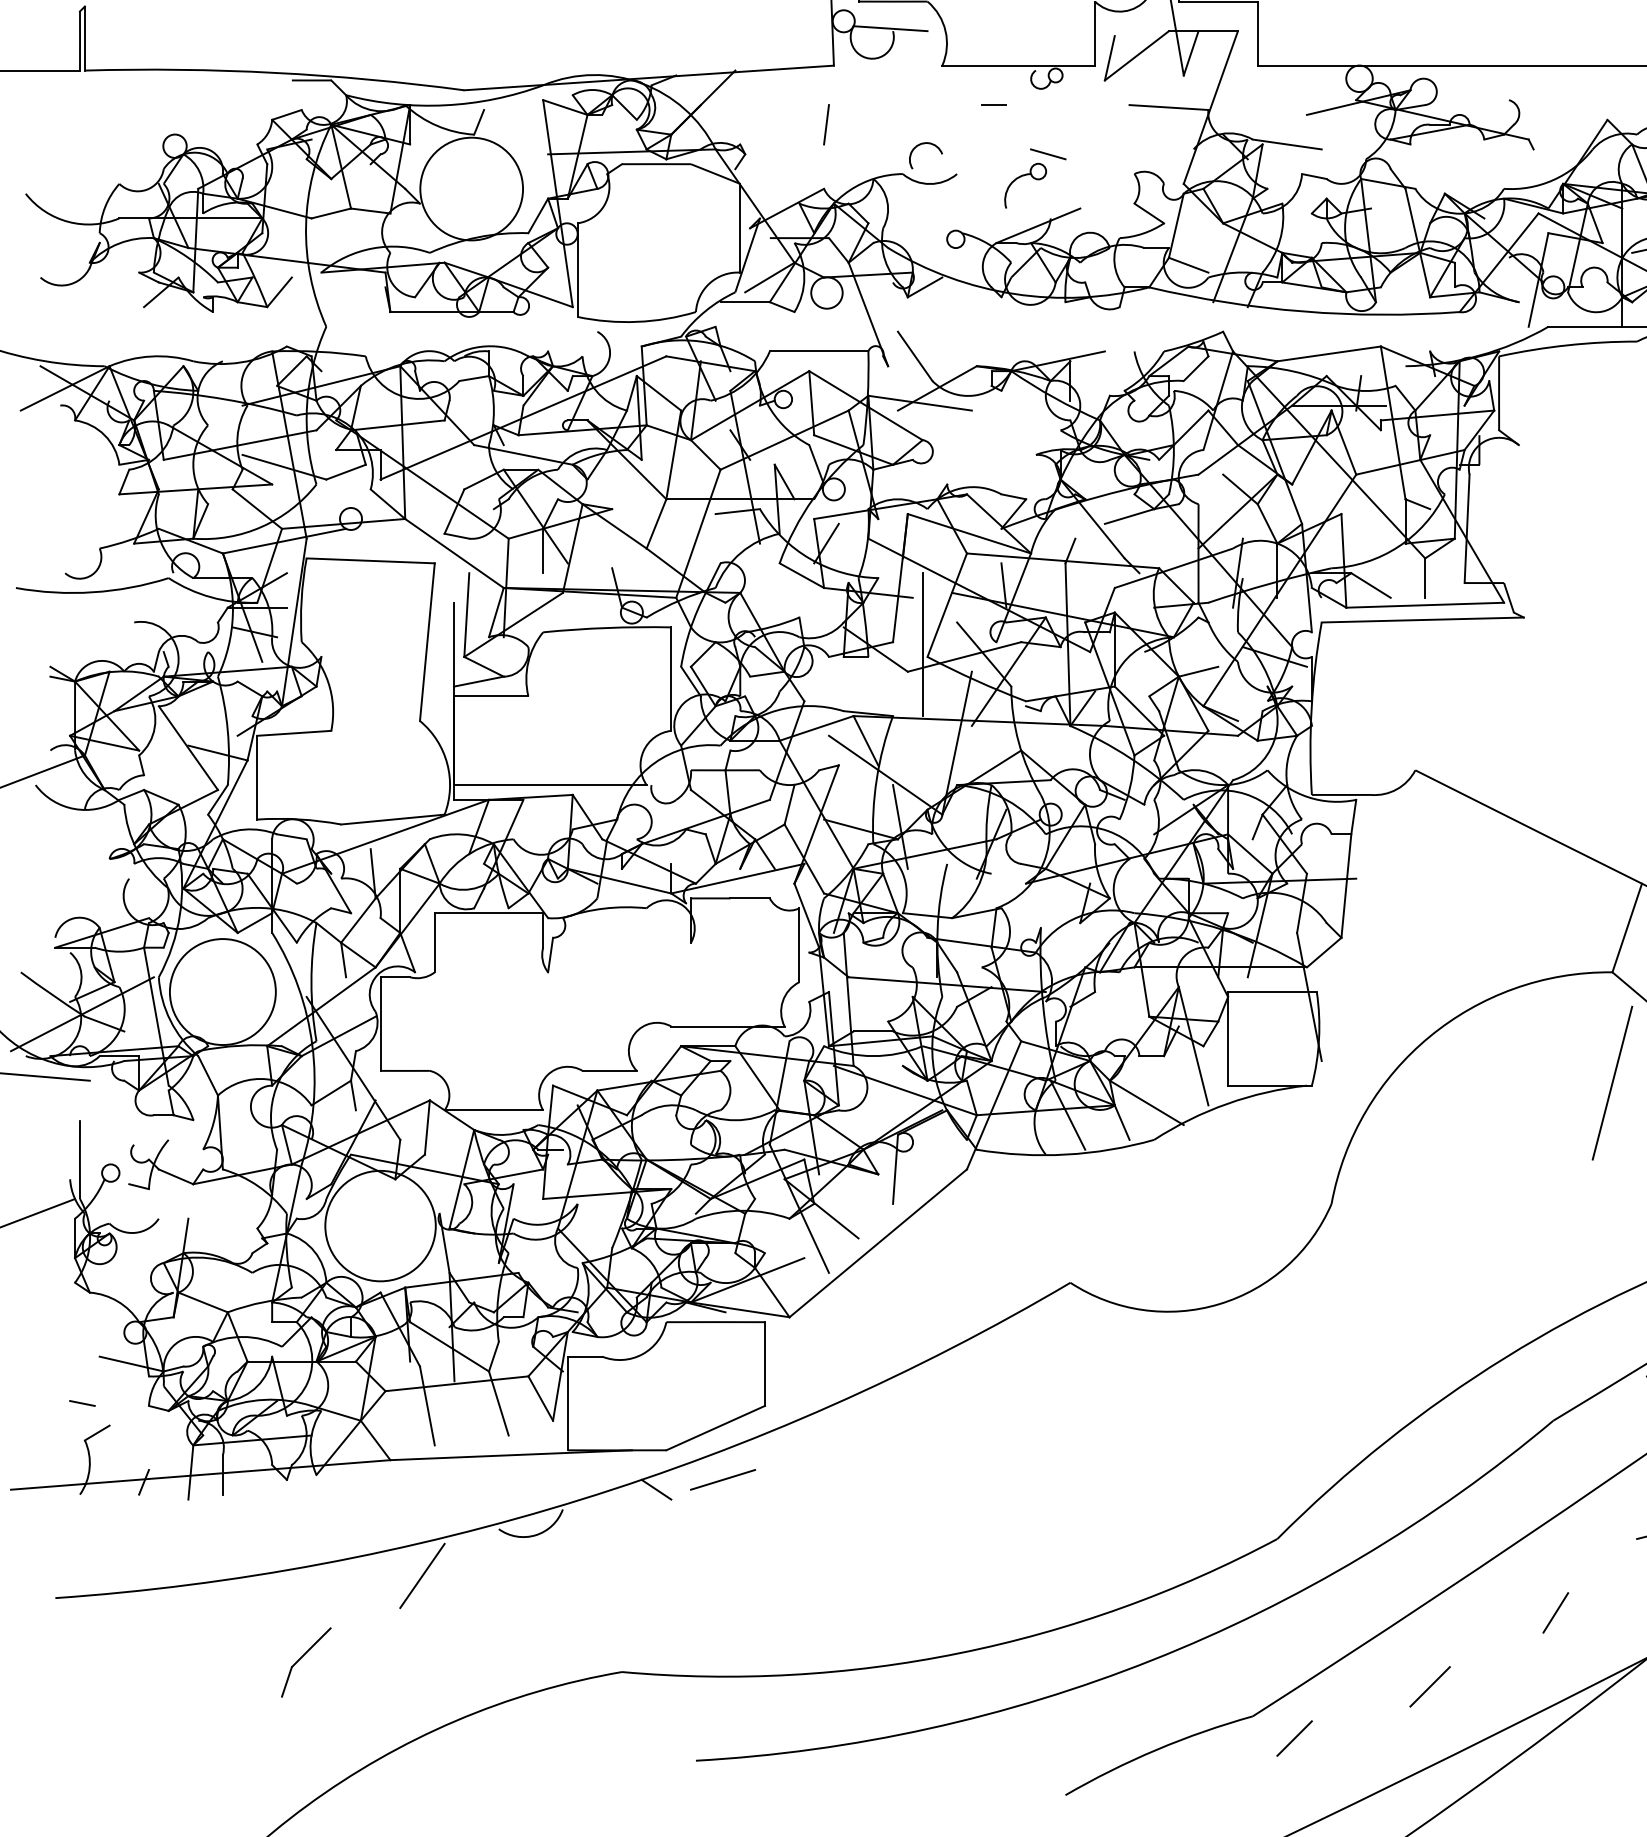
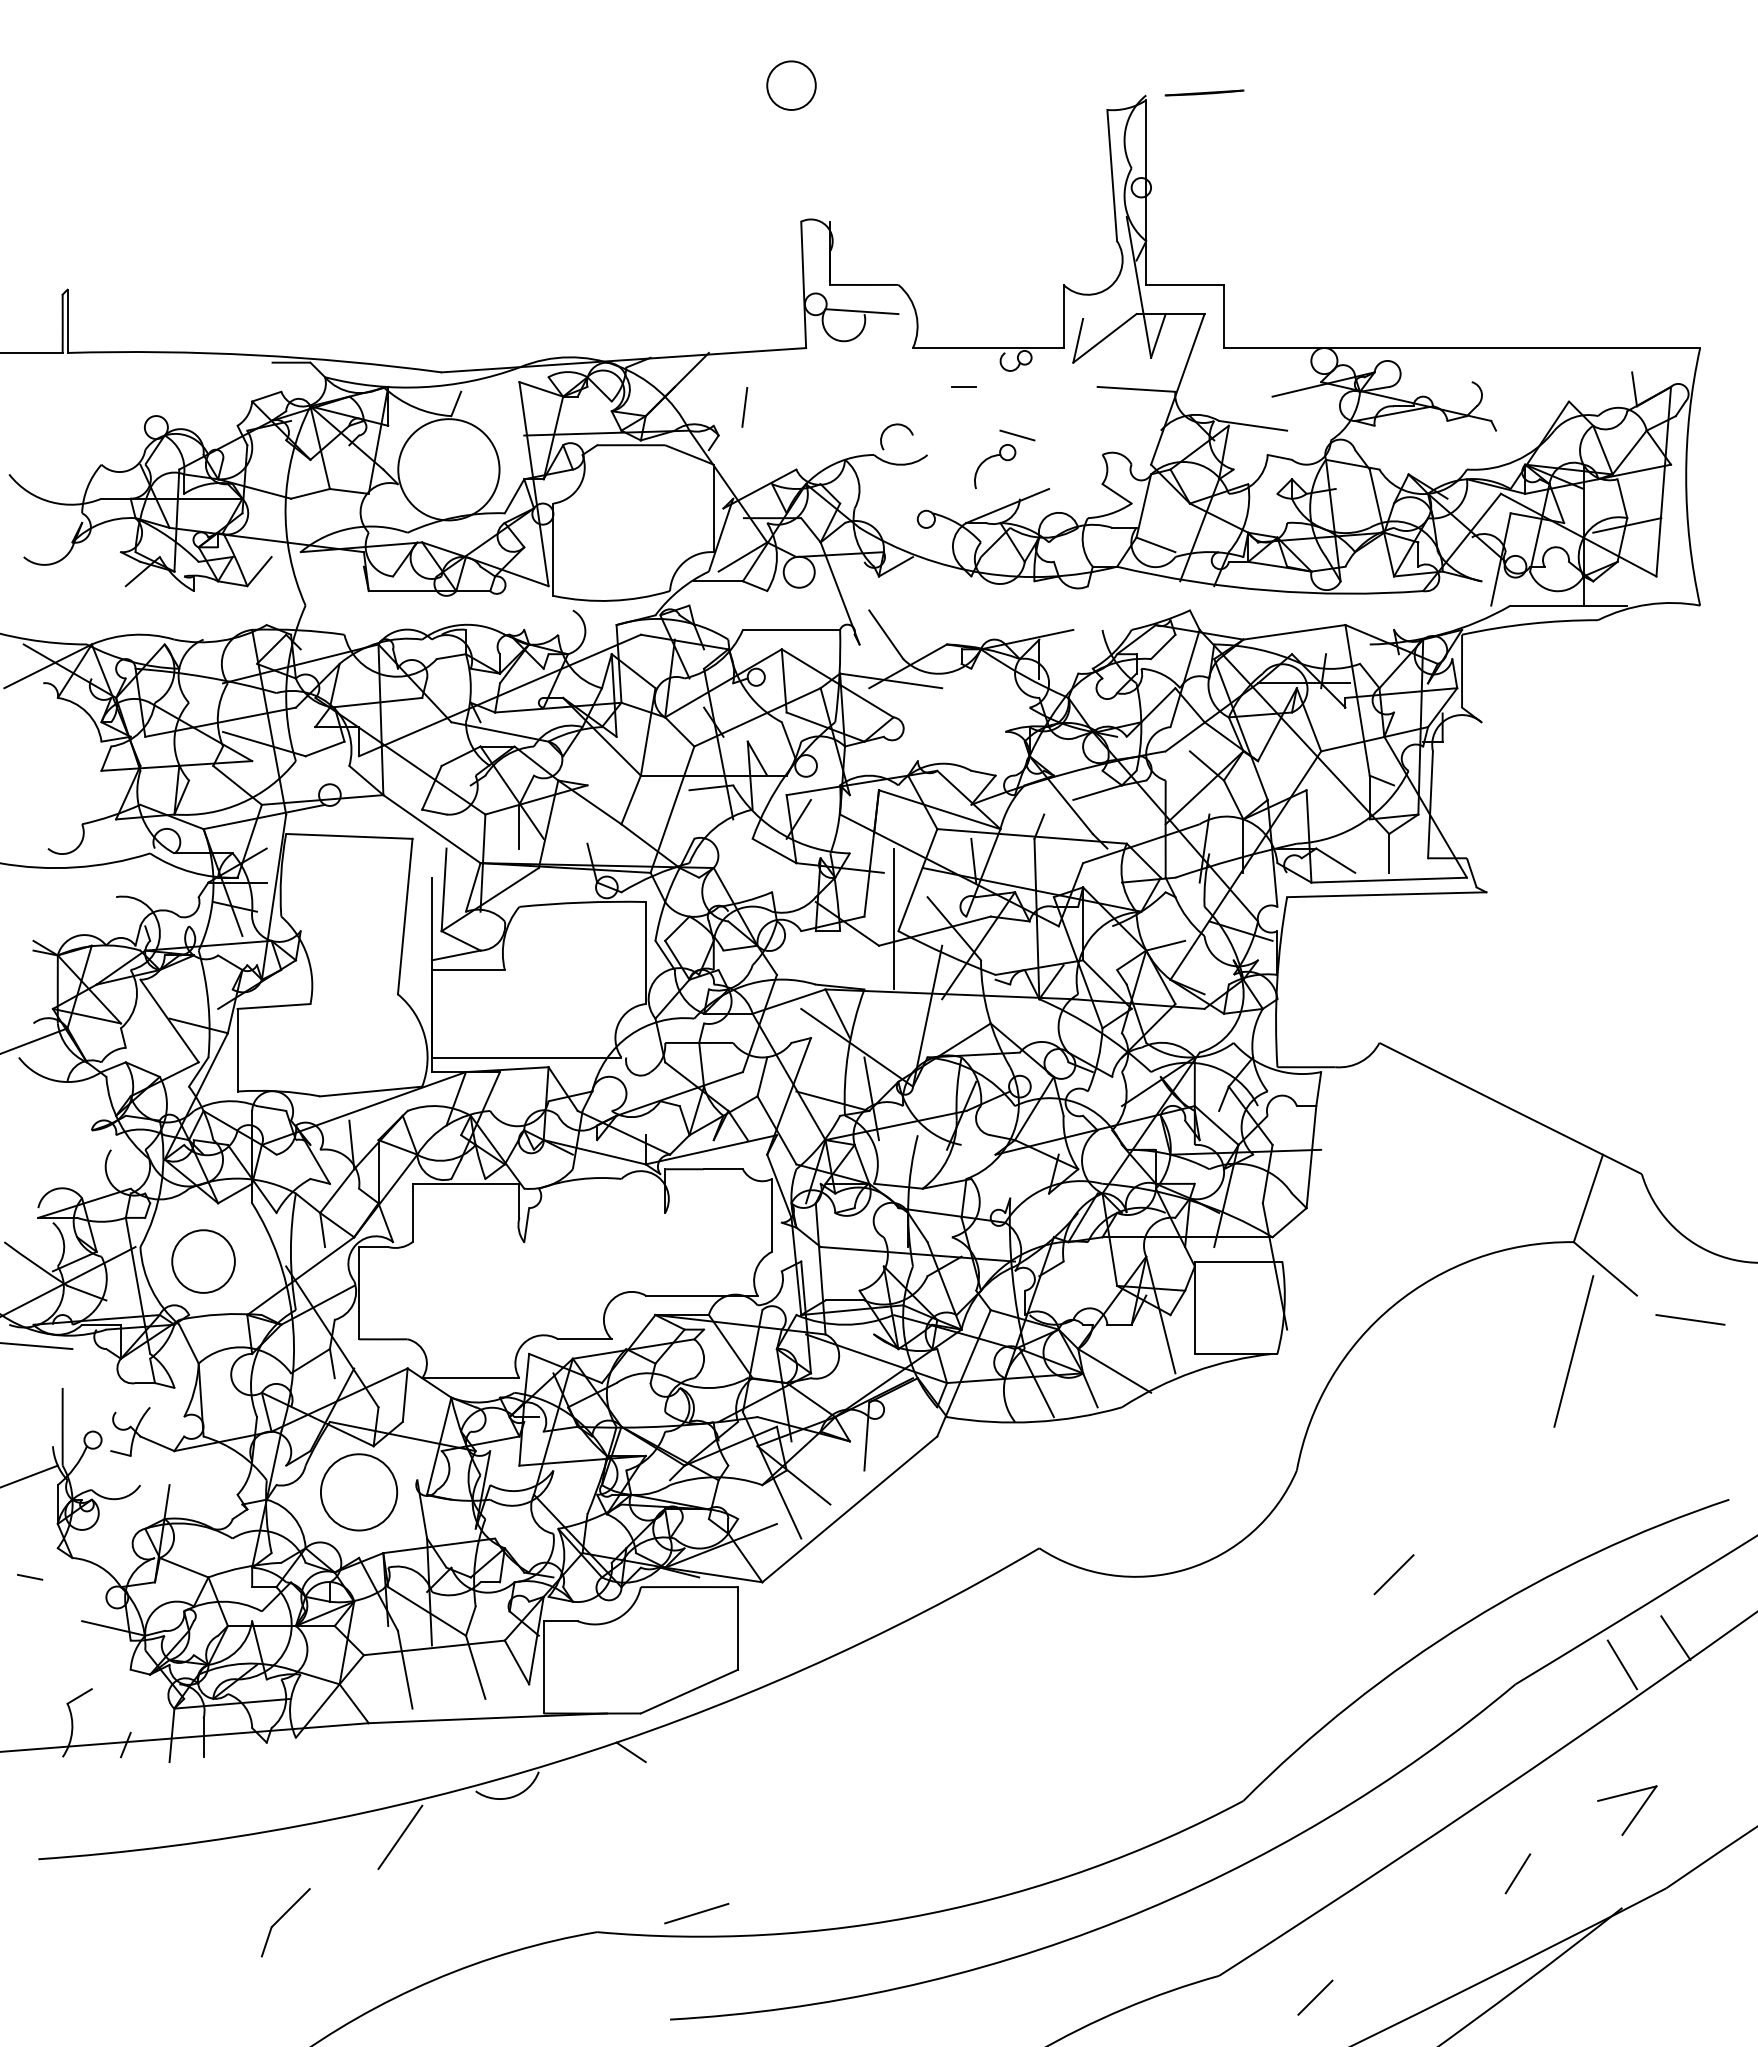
line: (826, 124) -> (744, 407), moved
circle: (222, 991) -> (203, 1261), size x0.6
circle: (379, 1225) -> (358, 1491), size x0.7
line: (82, 1402) -> (30, 1576), moved
line: (722, 1479) -> (696, 1913), moved
line: (1429, 1686) -> (1393, 1574), moved
line: (1294, 1738) -> (1315, 1997), moved

